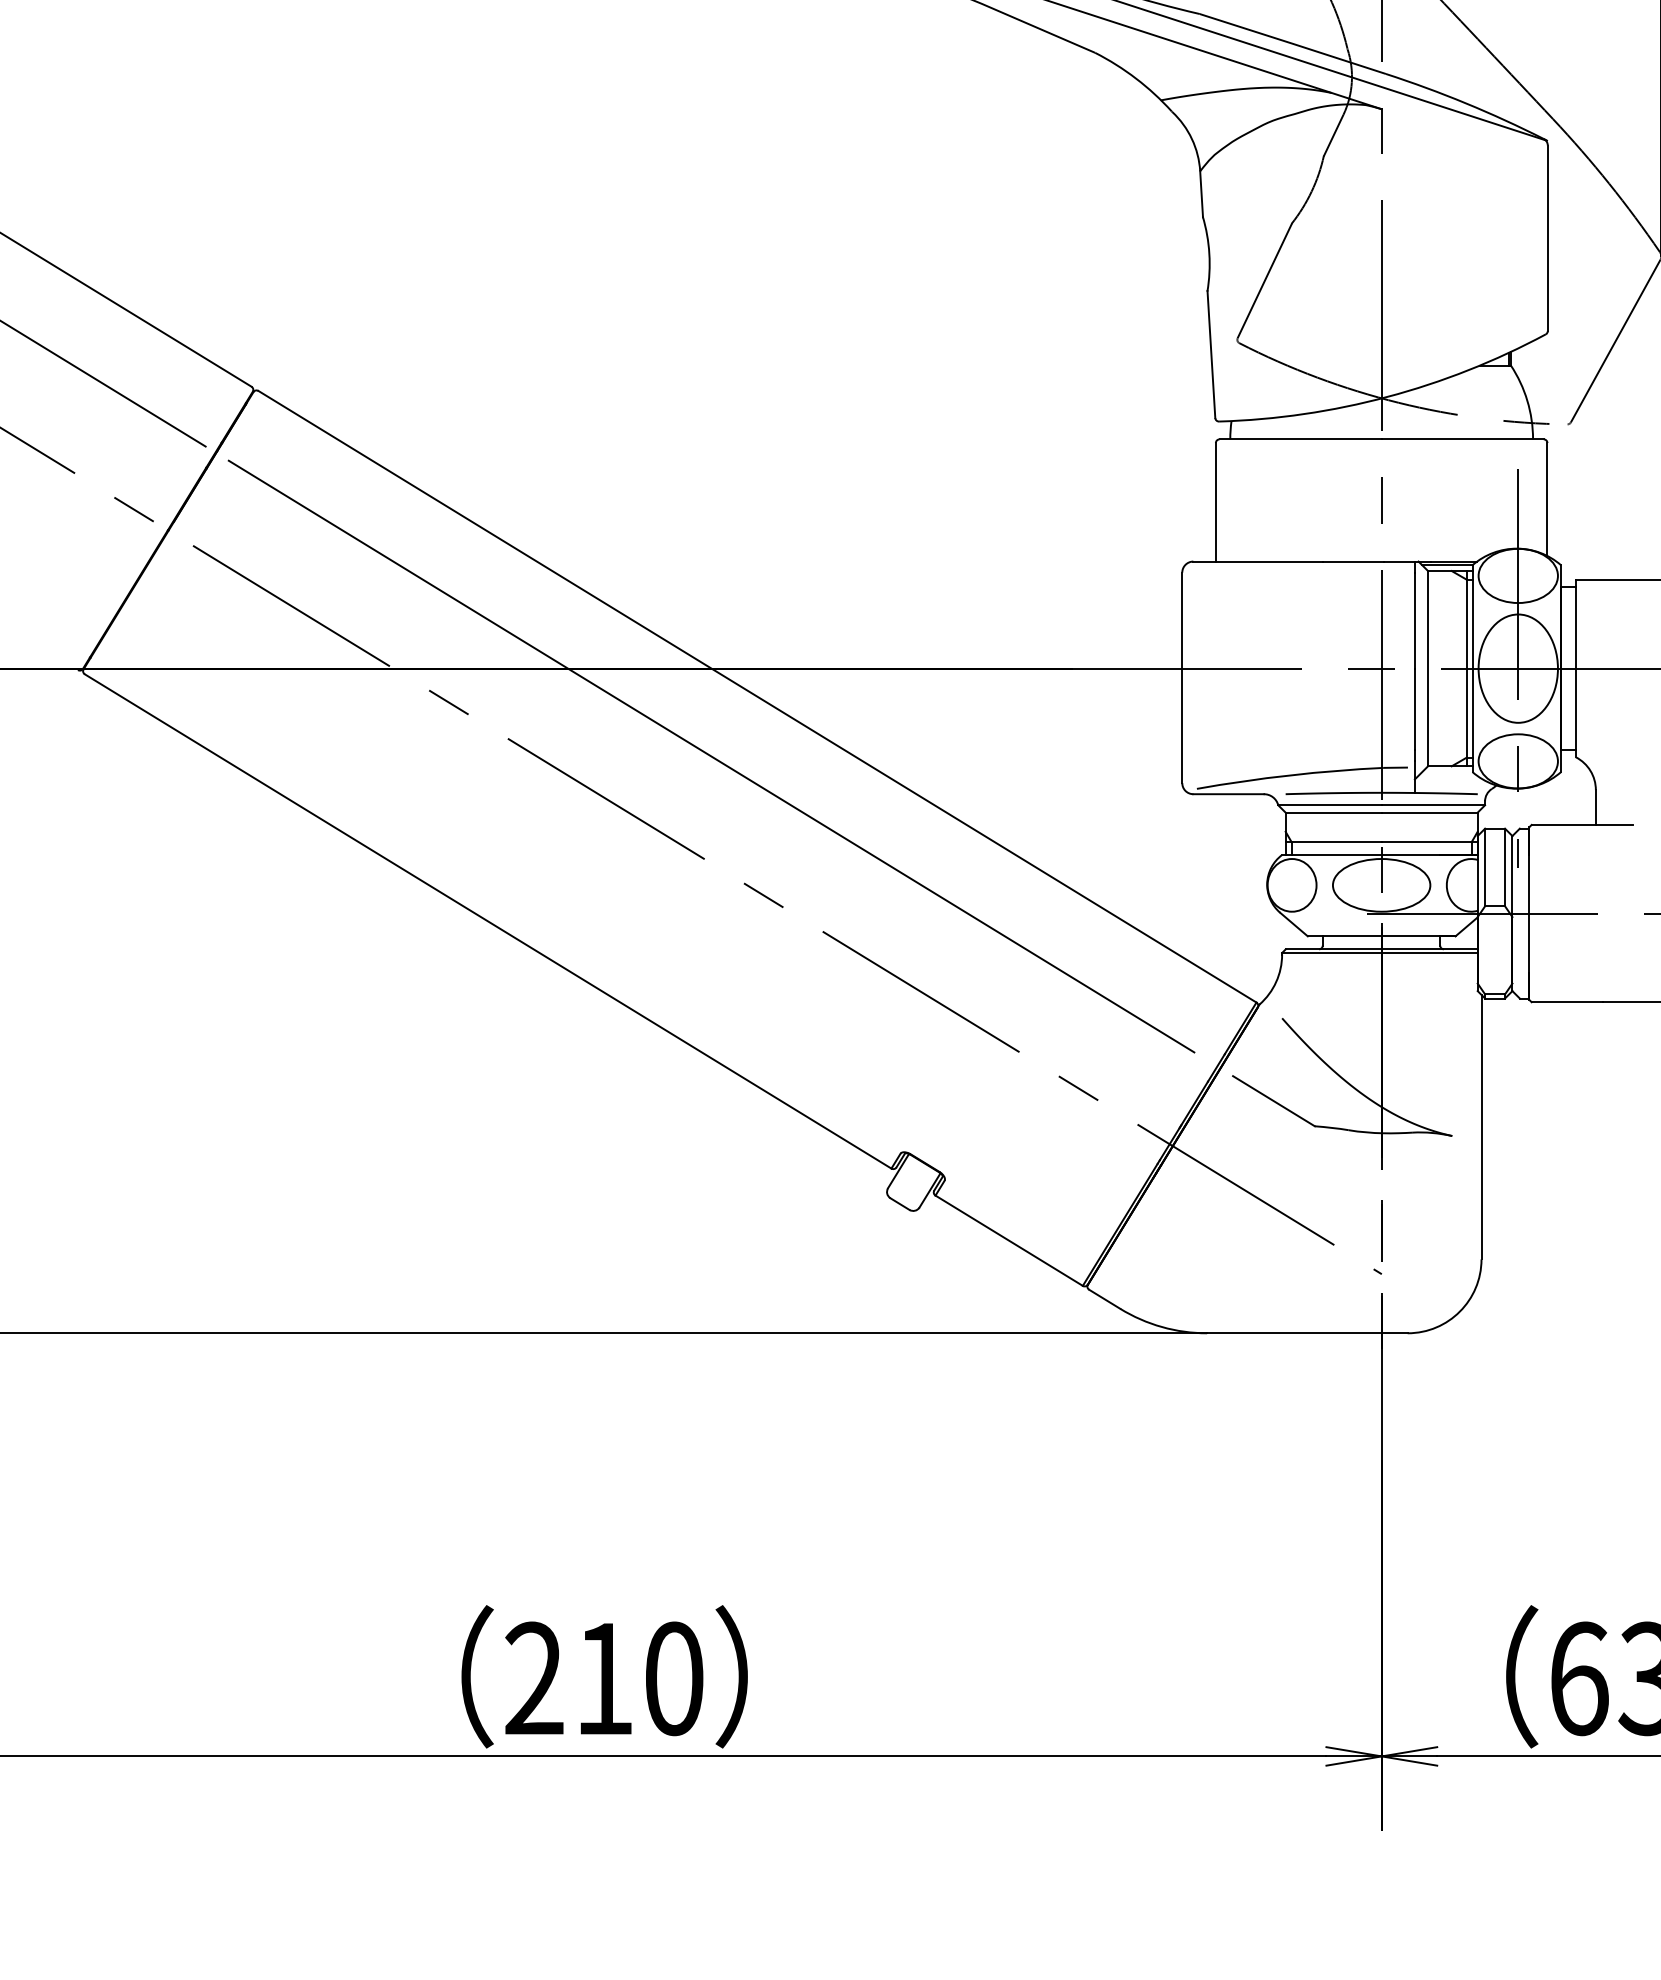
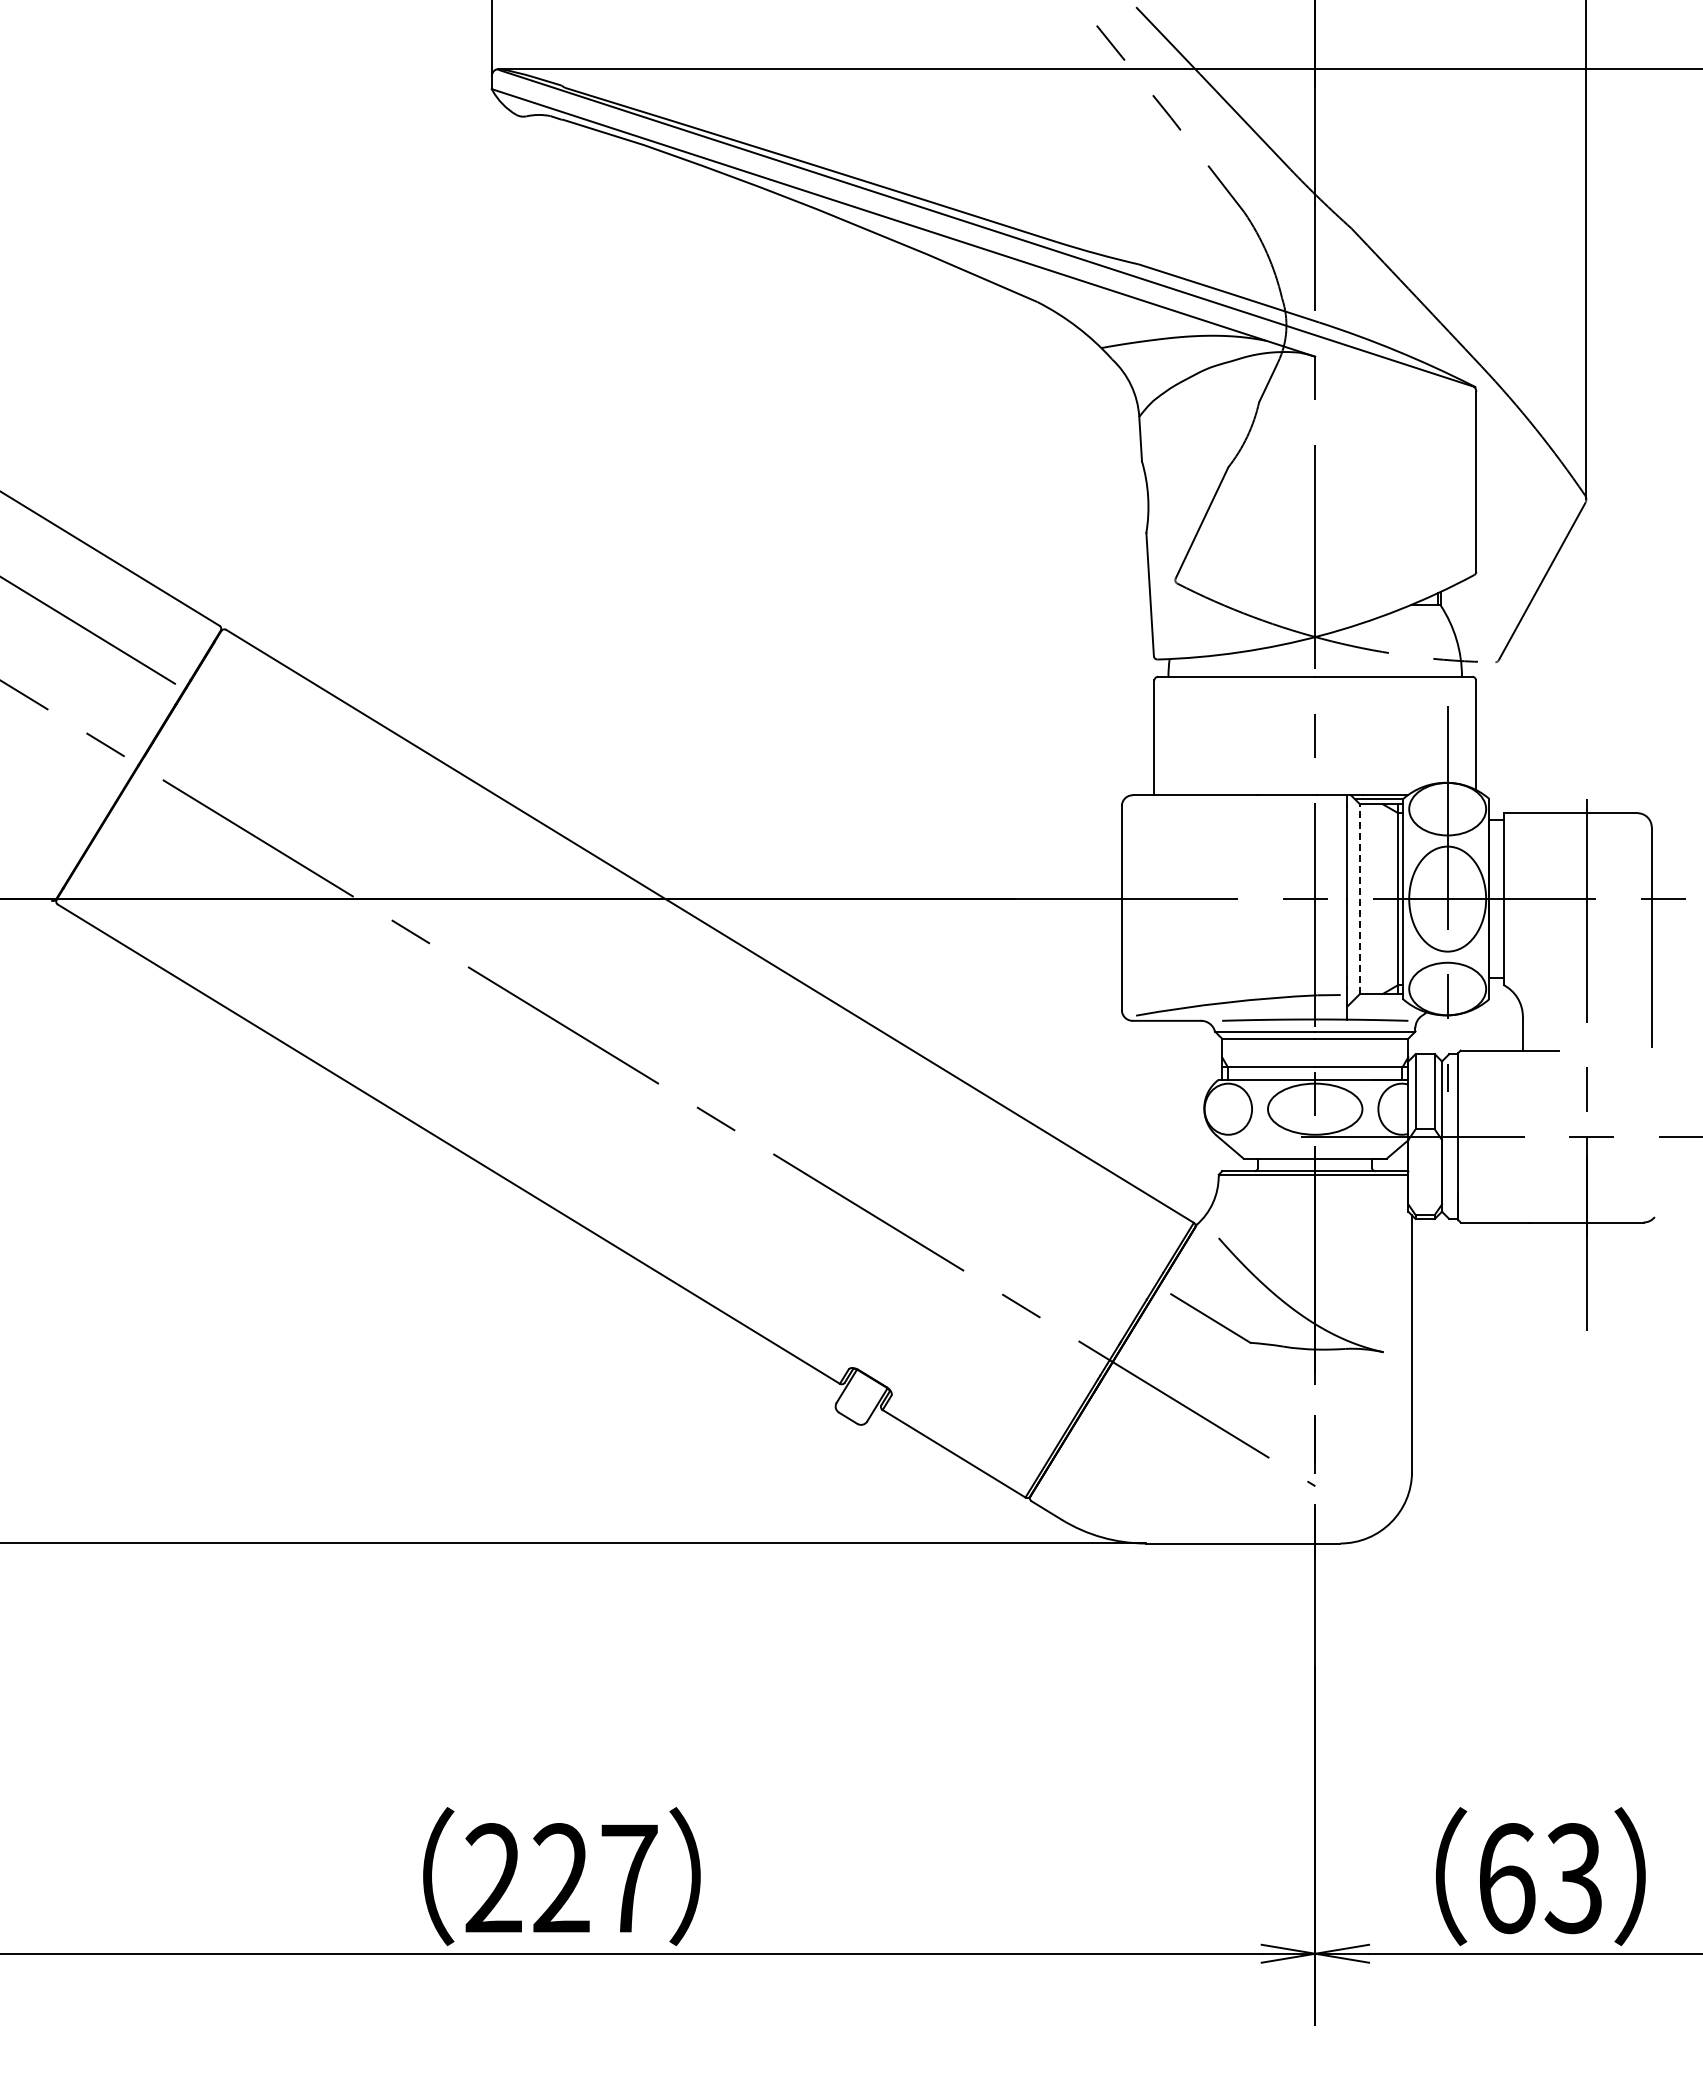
line: (1428, 669) -> (1360, 899), solid -> dashed
line: (711, 756) -> (665, 984), removed
text: (639, 1678) -> (595, 1878), 210 -> 227

